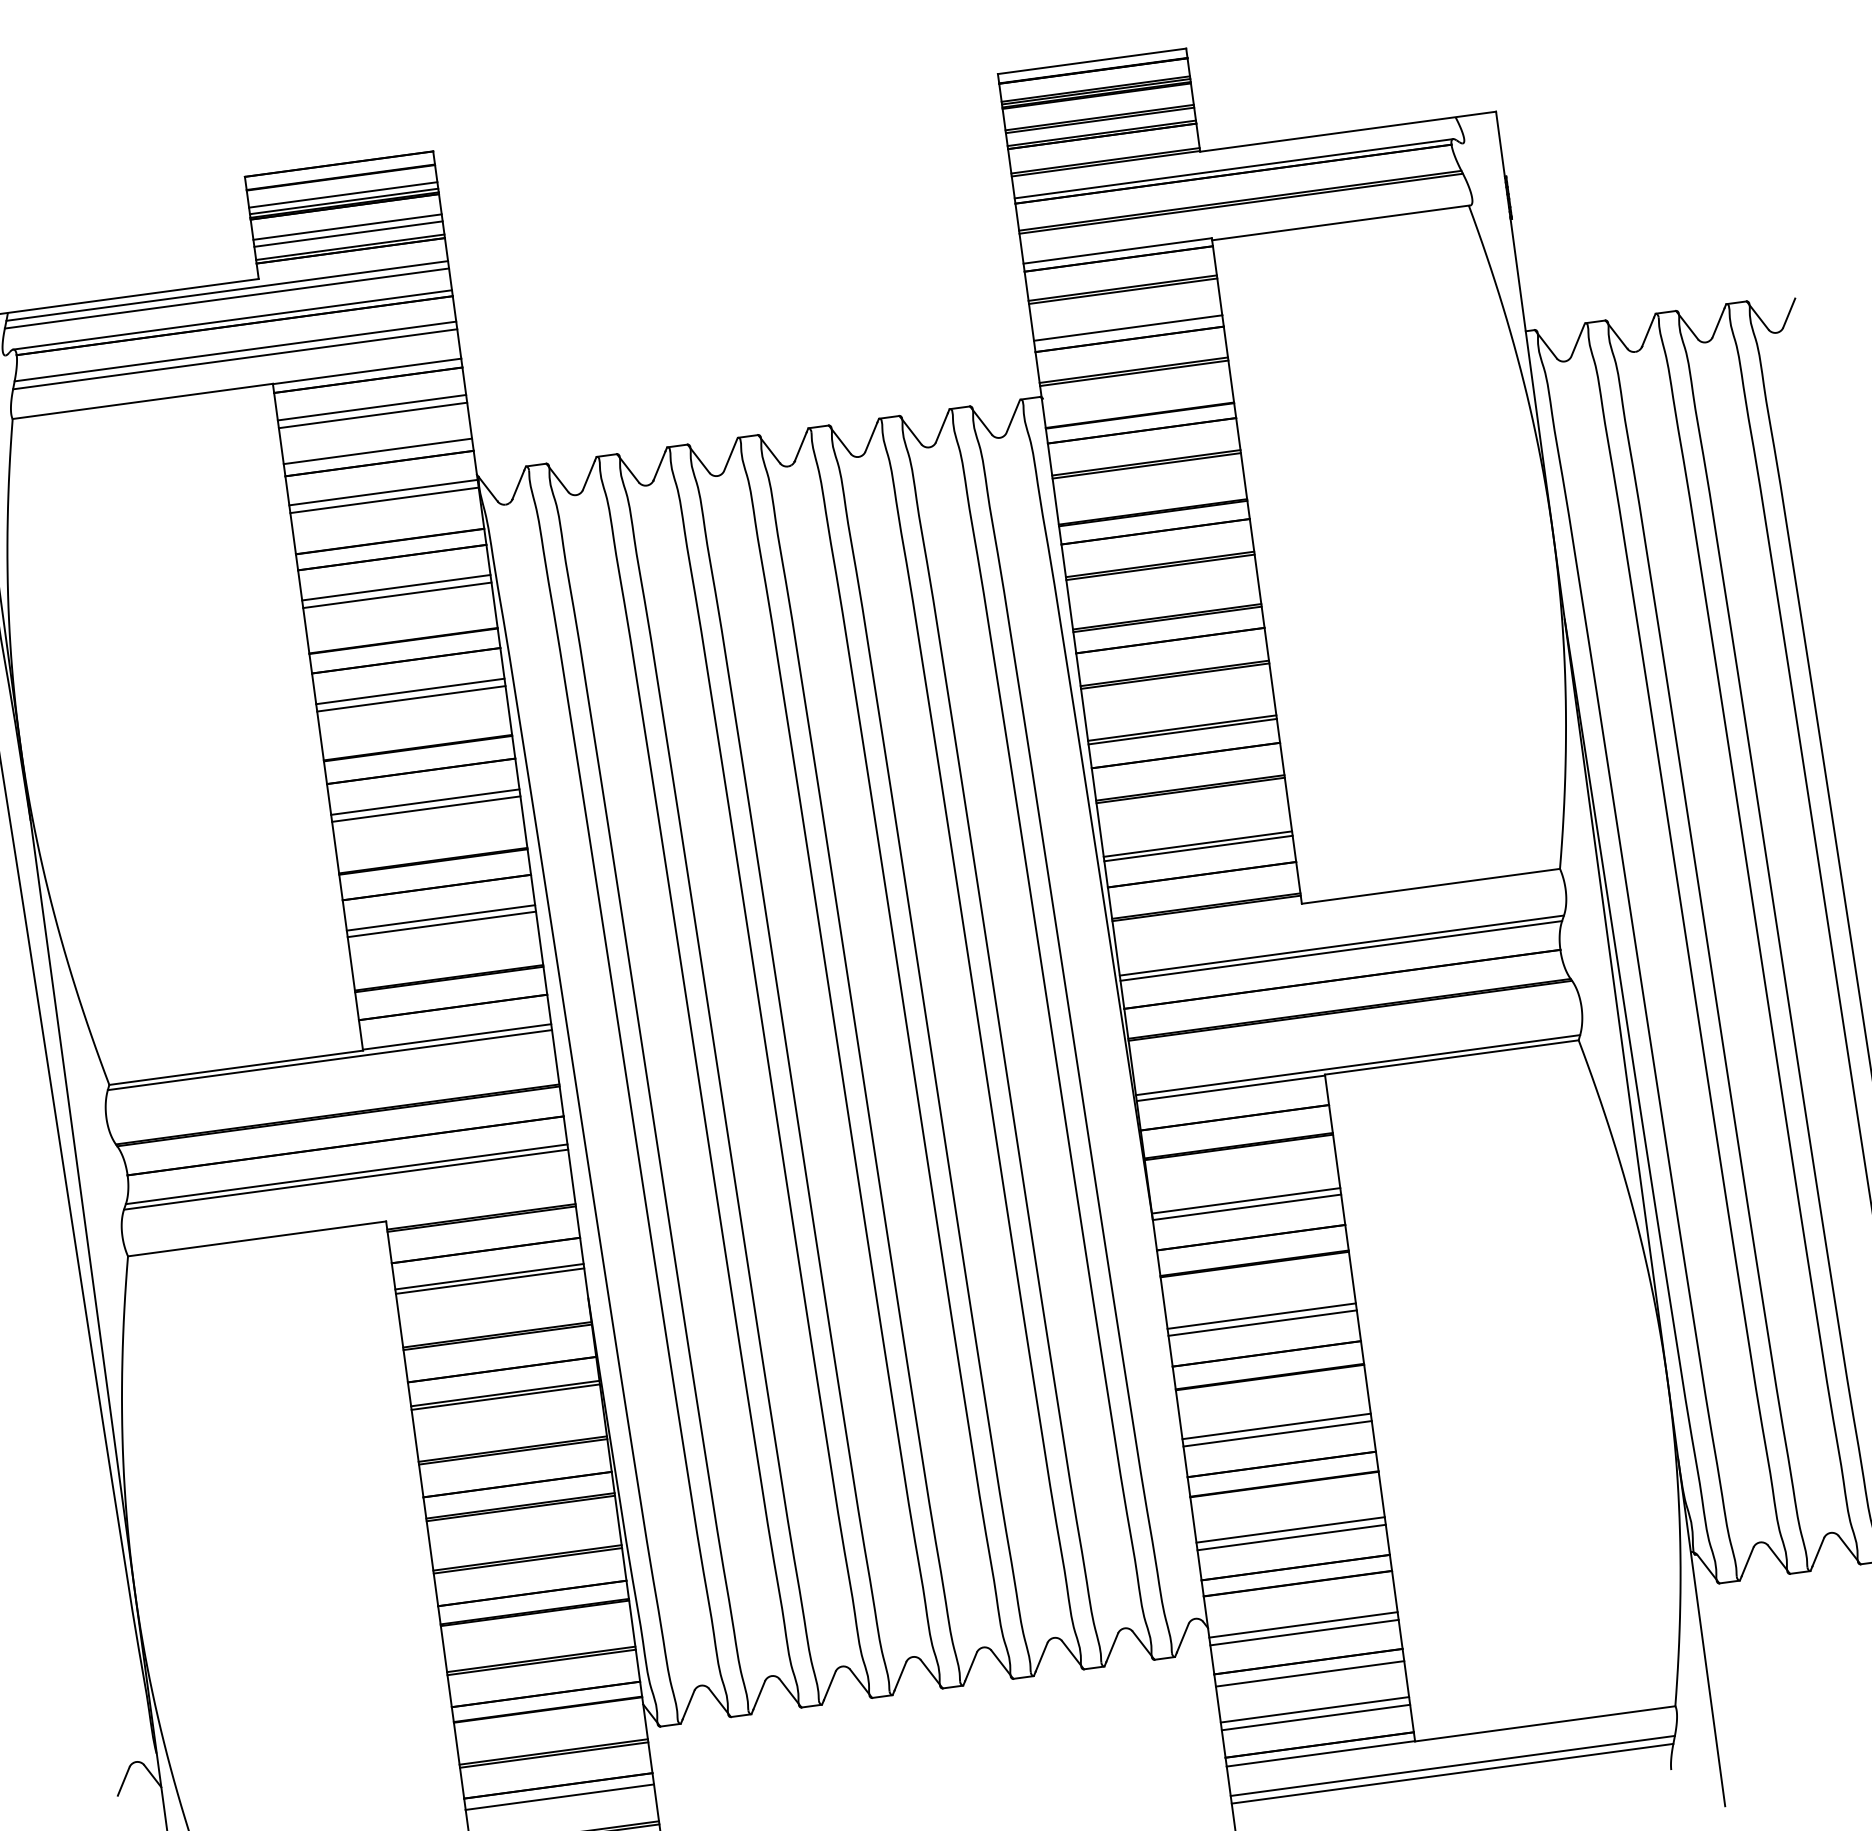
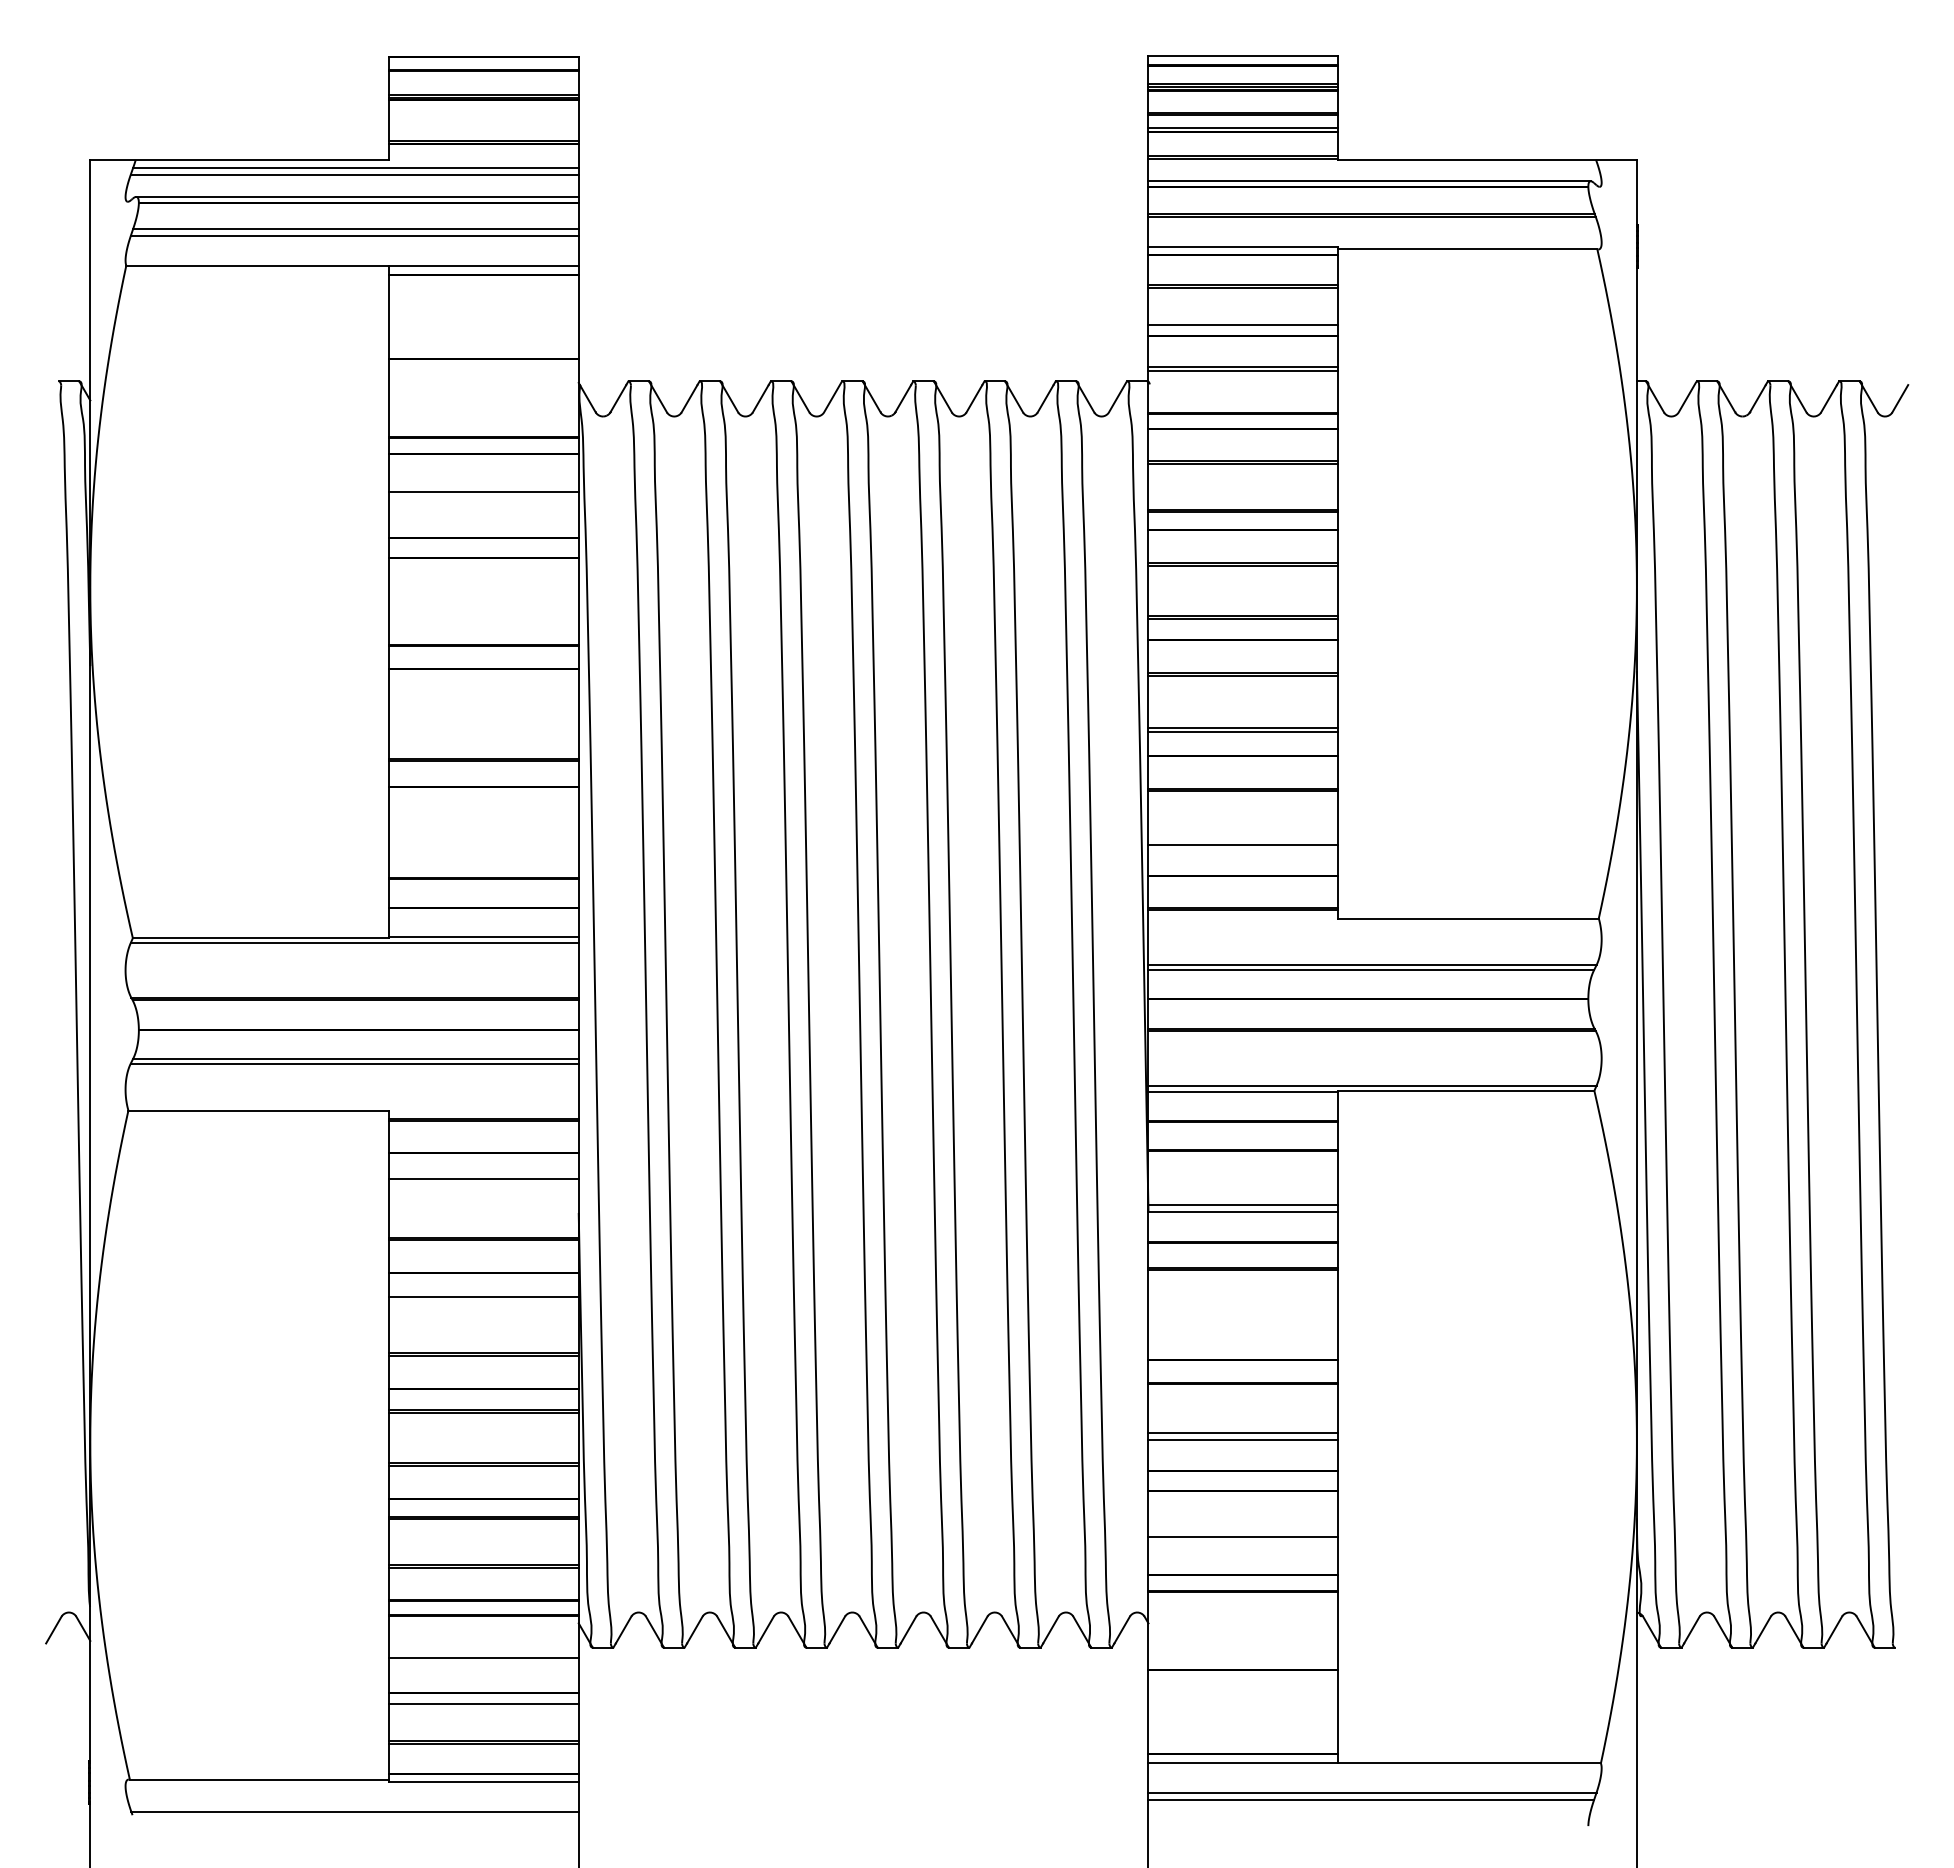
line: (342, 194) -> (483, 87), removed
line: (347, 227) -> (483, 120), removed
line: (348, 234) -> (483, 127), removed
line: (371, 407) -> (483, 302), removed
line: (372, 415) -> (483, 310), removed
line: (377, 451) -> (483, 346), removed
line: (383, 492) -> (483, 388), removed
line: (384, 500) -> (483, 396), removed
line: (396, 588) -> (483, 484), removed
line: (410, 691) -> (483, 588), removed
line: (411, 699) -> (483, 596), removed
line: (425, 802) -> (483, 700), removed
line: (426, 809) -> (483, 707), removed
line: (1198, 848) -> (1243, 849), removed
line: (440, 918) -> (483, 817), removed
line: (441, 924) -> (483, 823), removed
line: (489, 1281) -> (483, 1183), removed
line: (1261, 1316) -> (1243, 1321), removed
line: (1262, 1322) -> (1243, 1328), removed
line: (505, 1397) -> (483, 1300), removed
line: (1291, 1537) -> (1243, 1544), removed
line: (1303, 1625) -> (1243, 1633), removed
line: (1304, 1632) -> (1243, 1640), removed
line: (1310, 1673) -> (1243, 1682), removed
line: (1314, 1709) -> (1243, 1718), removed
line: (1316, 1717) -> (1243, 1726), removed
line: (553, 1754) -> (483, 1661), removed

